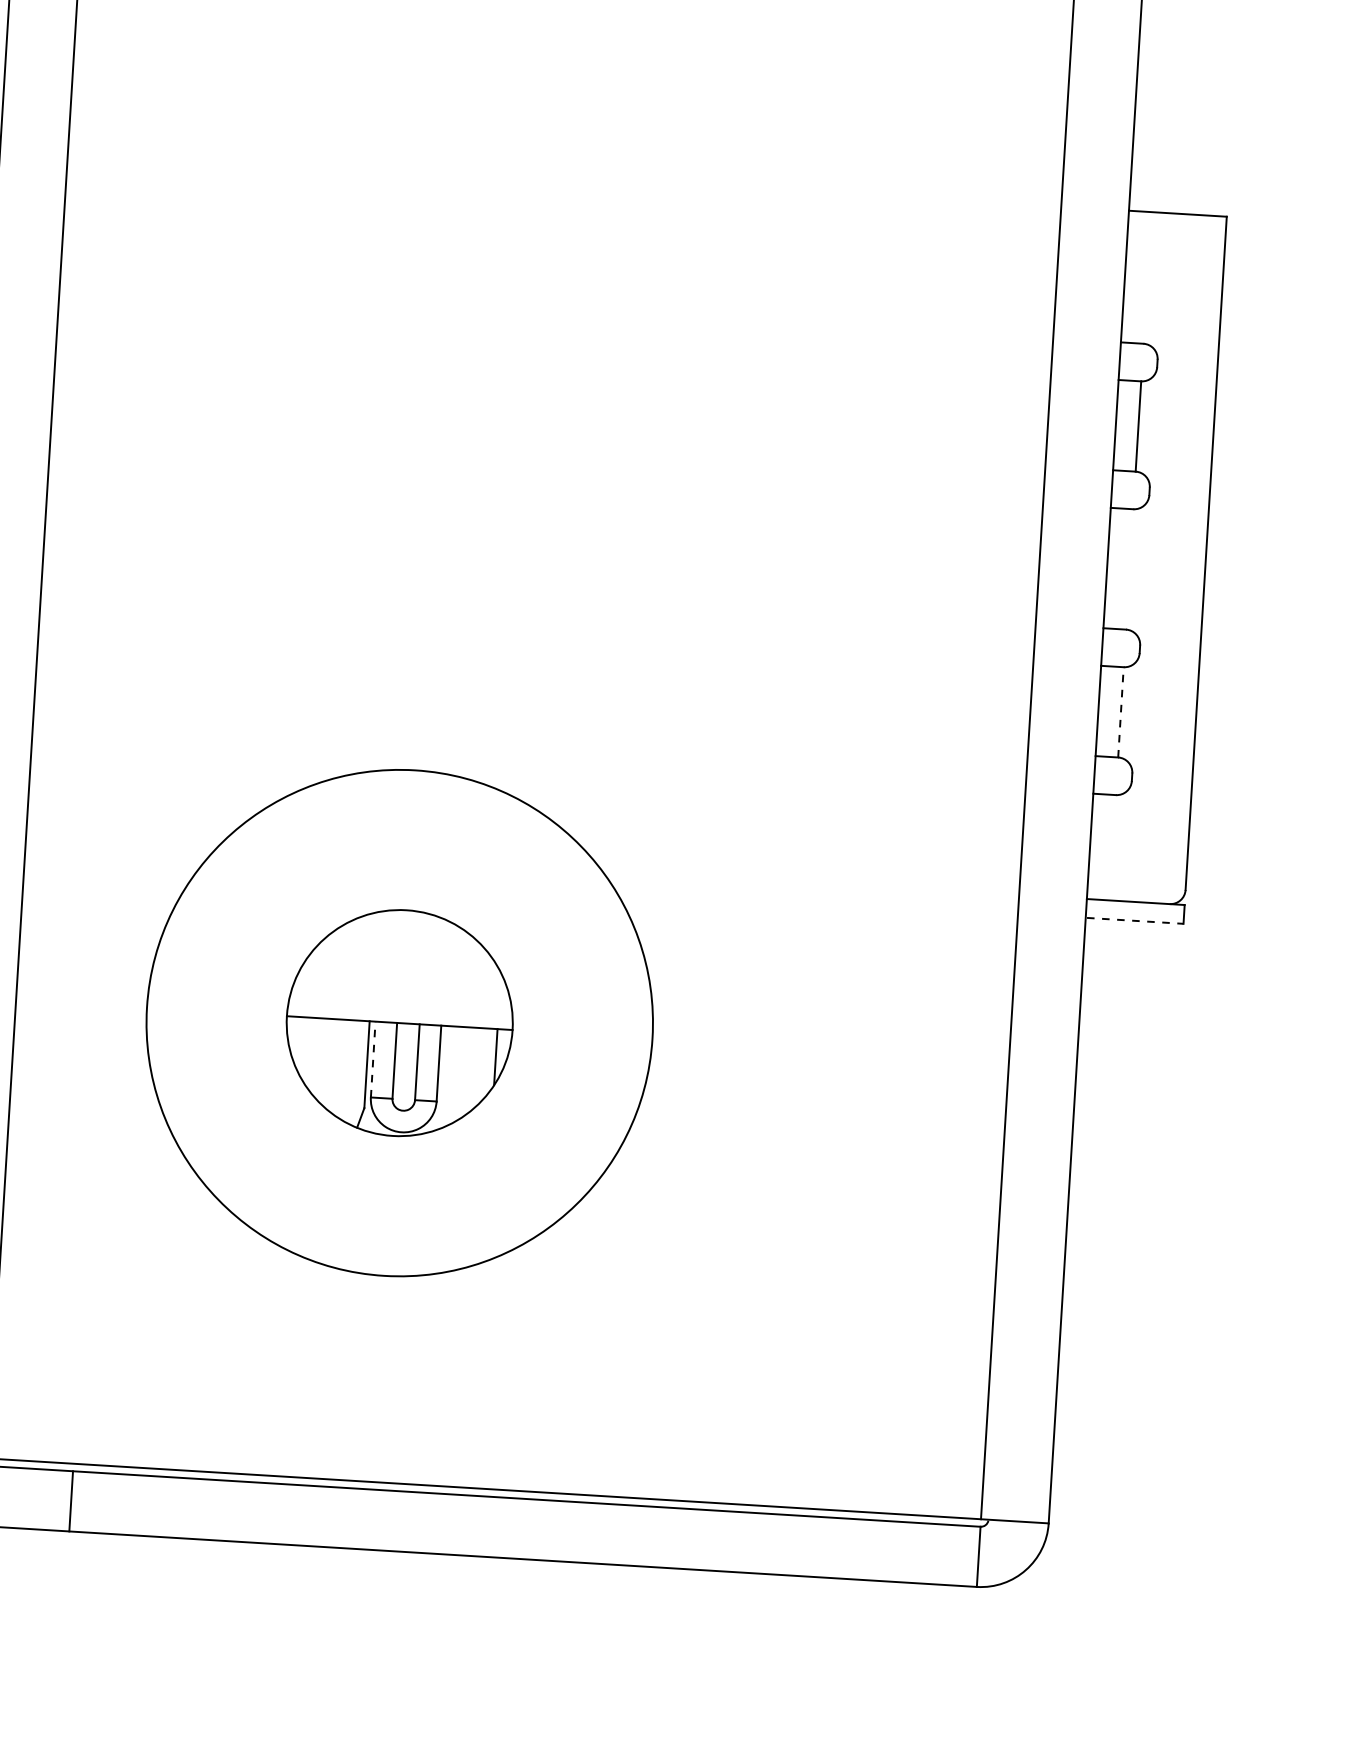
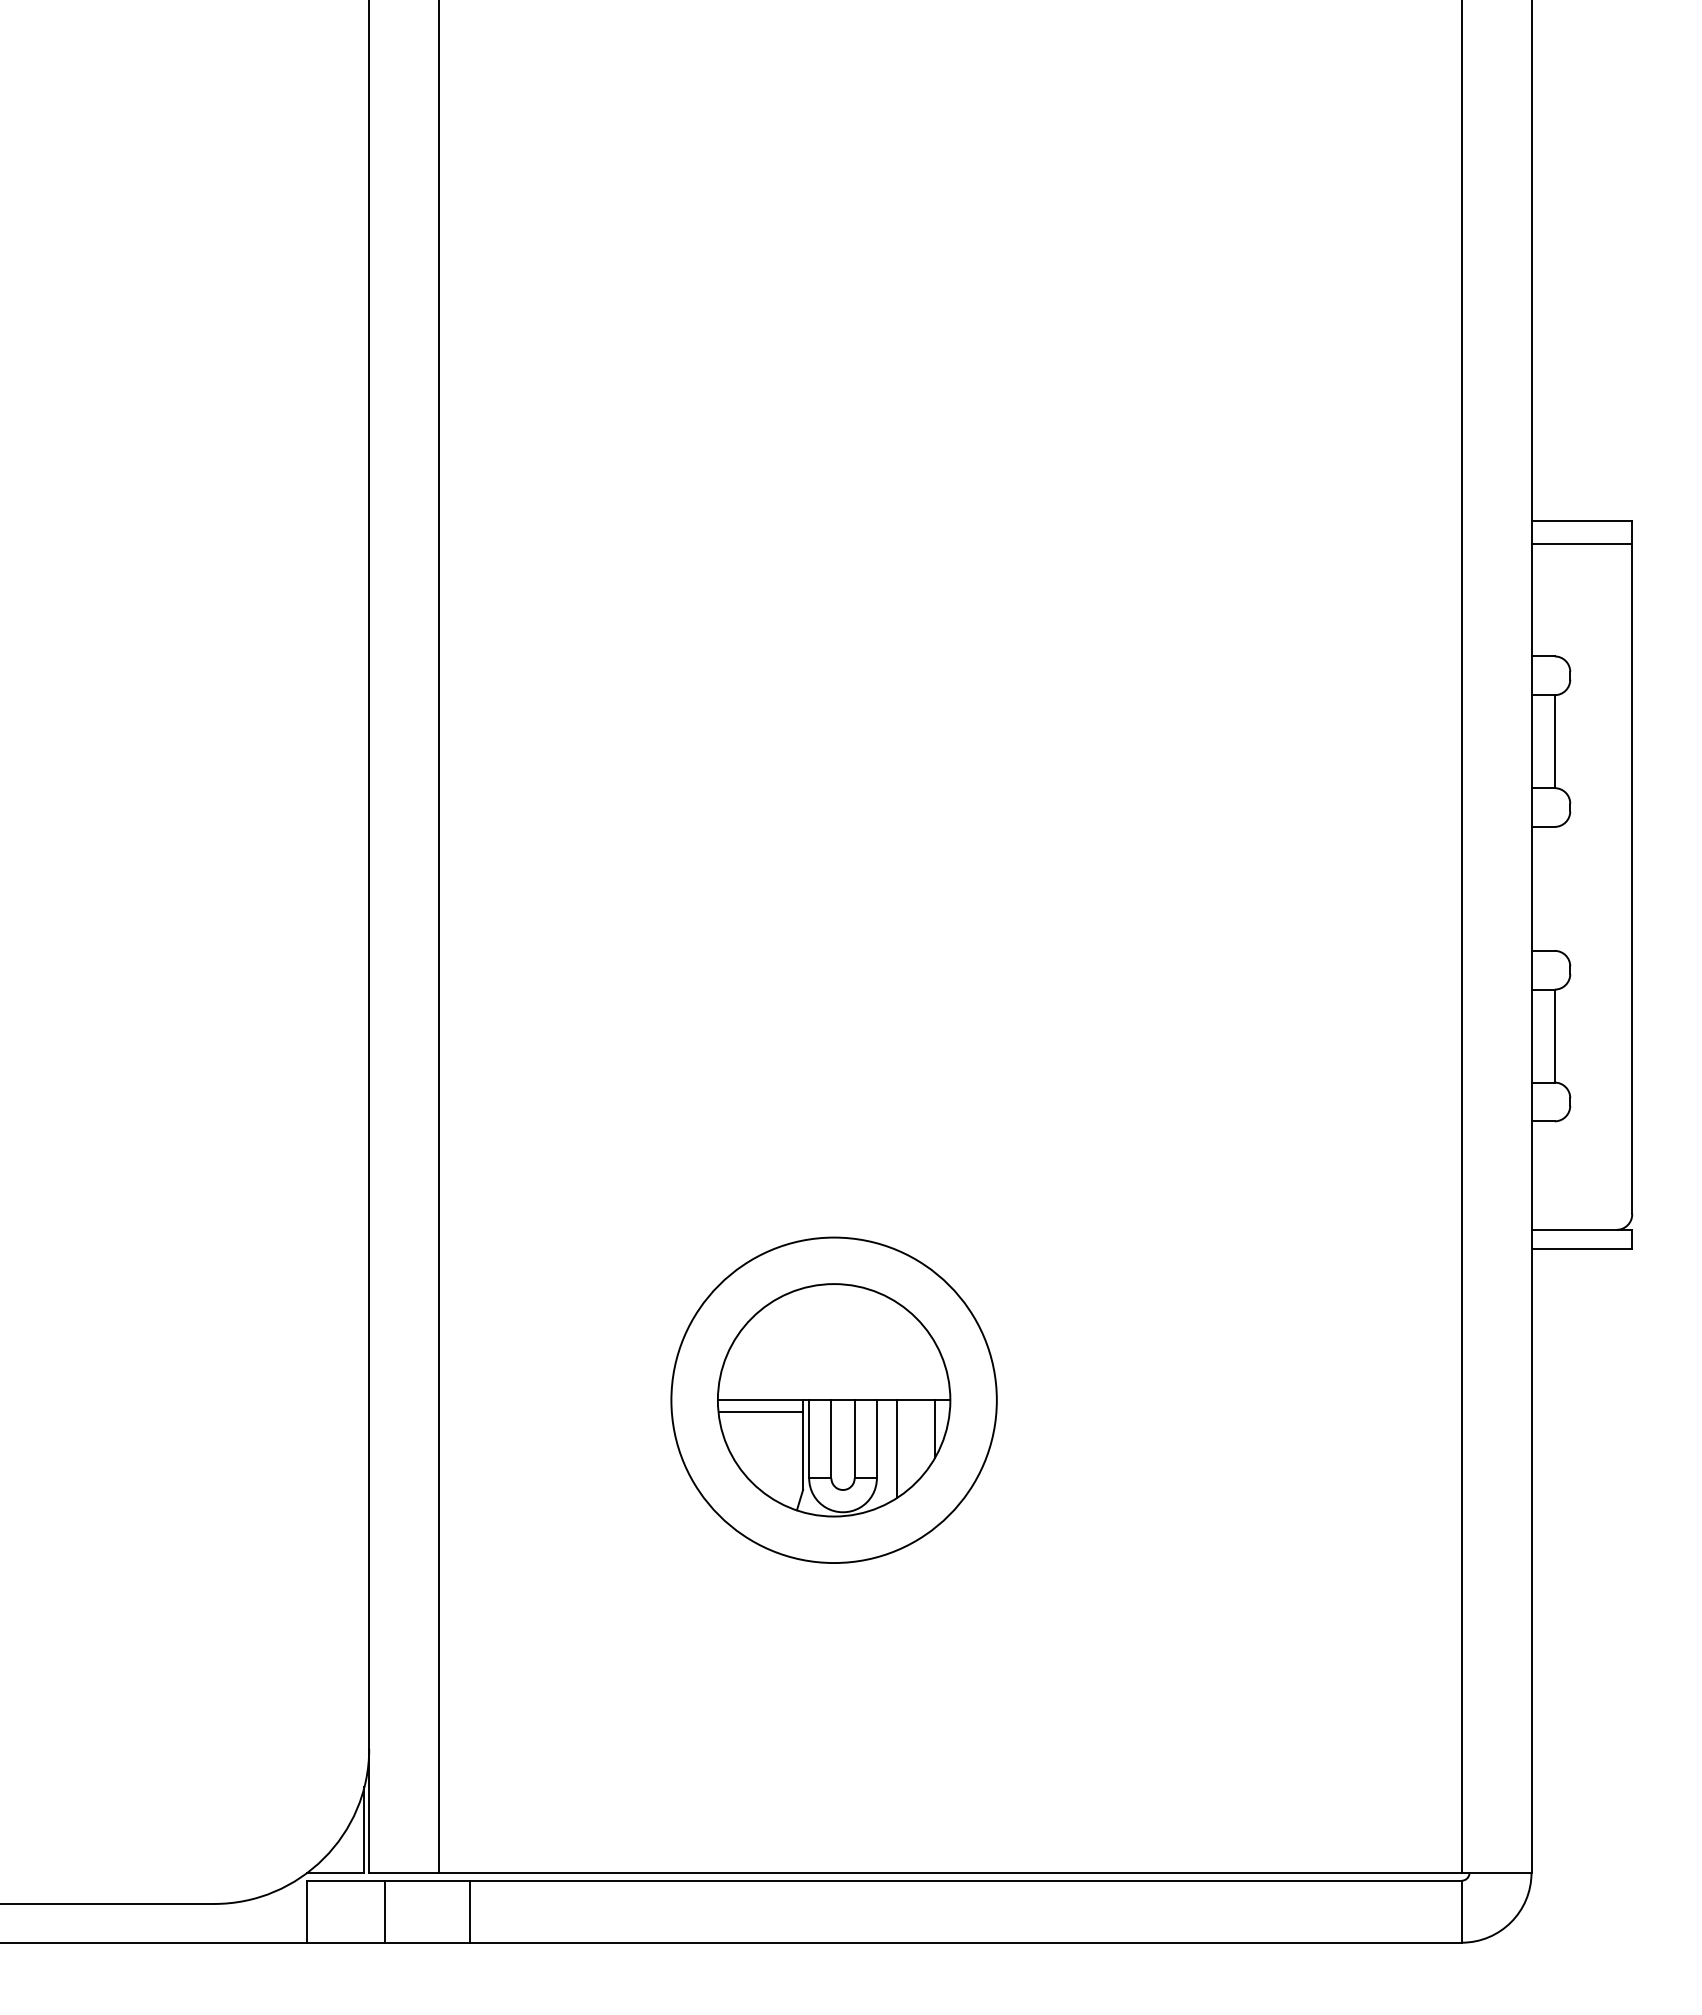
line: (1176, 236) -> (1581, 544), added
line: (1120, 711) -> (1554, 1035), dashed -> solid
line: (1135, 921) -> (1582, 1249), dashed -> solid
circle: (399, 1023) -> (833, 1400), size x0.62
line: (327, 1029) -> (760, 1411), added
line: (373, 1058) -> (809, 1438), dashed -> solid
line: (457, 1074) -> (896, 1449), added
line: (70, 1501) -> (469, 1911), moved

